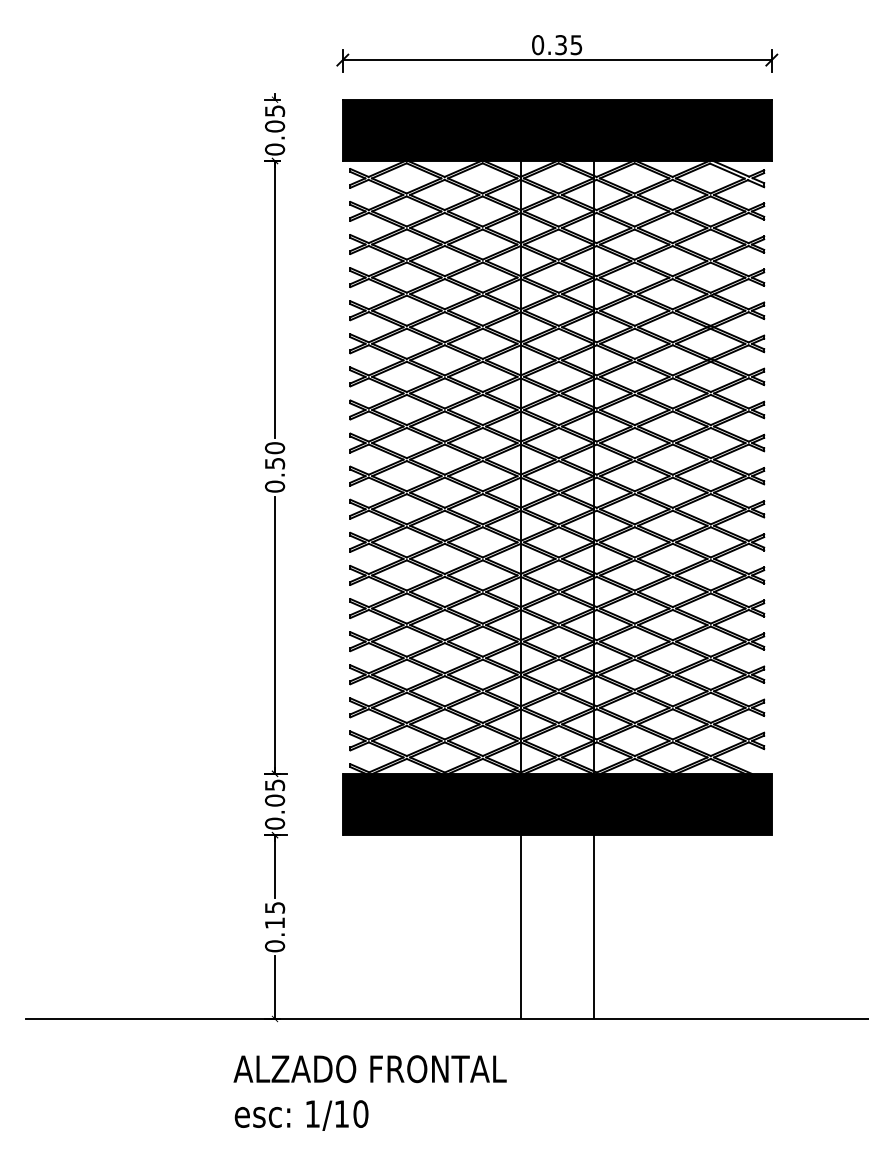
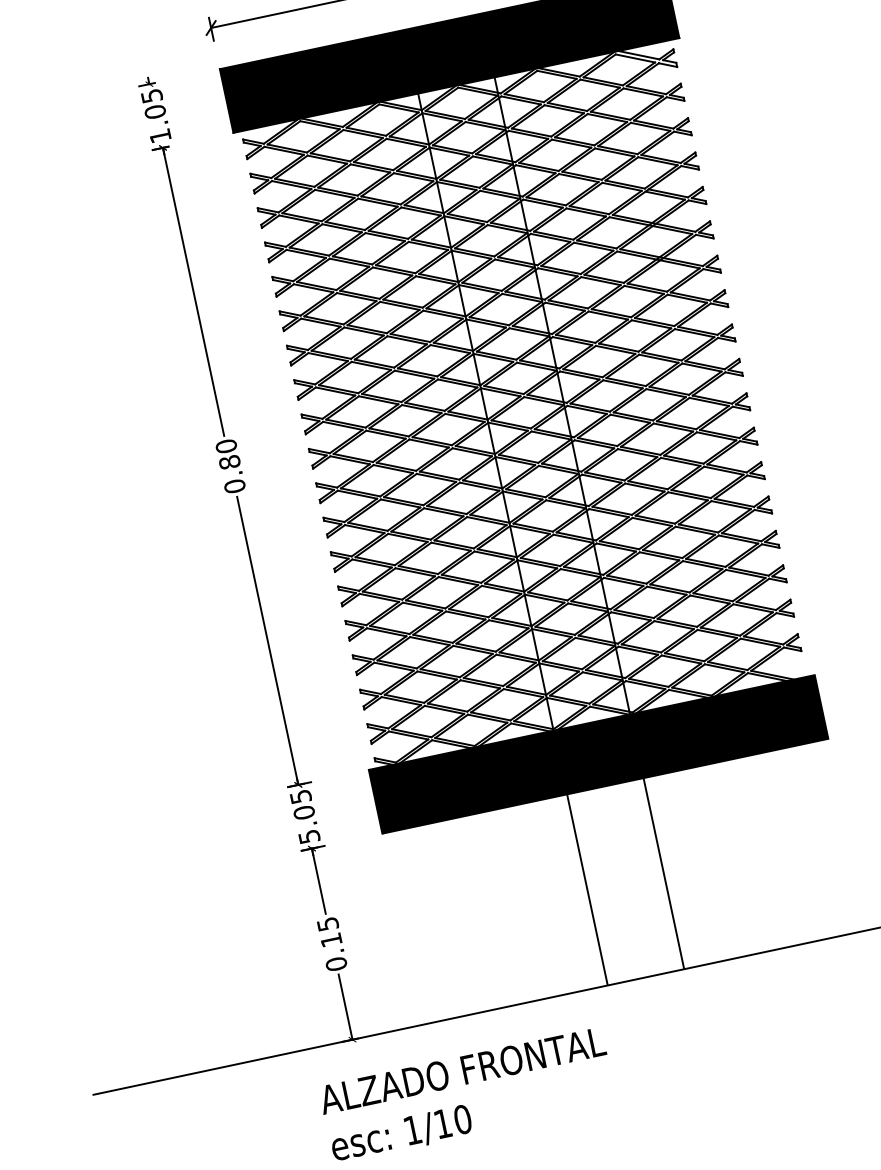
text: (274, 149) -> (159, 136), 0.05 -> 1.05
text: (274, 463) -> (229, 462), 0.50 -> 0.80
text: (274, 823) -> (308, 836), 0.05 -> 5.05

